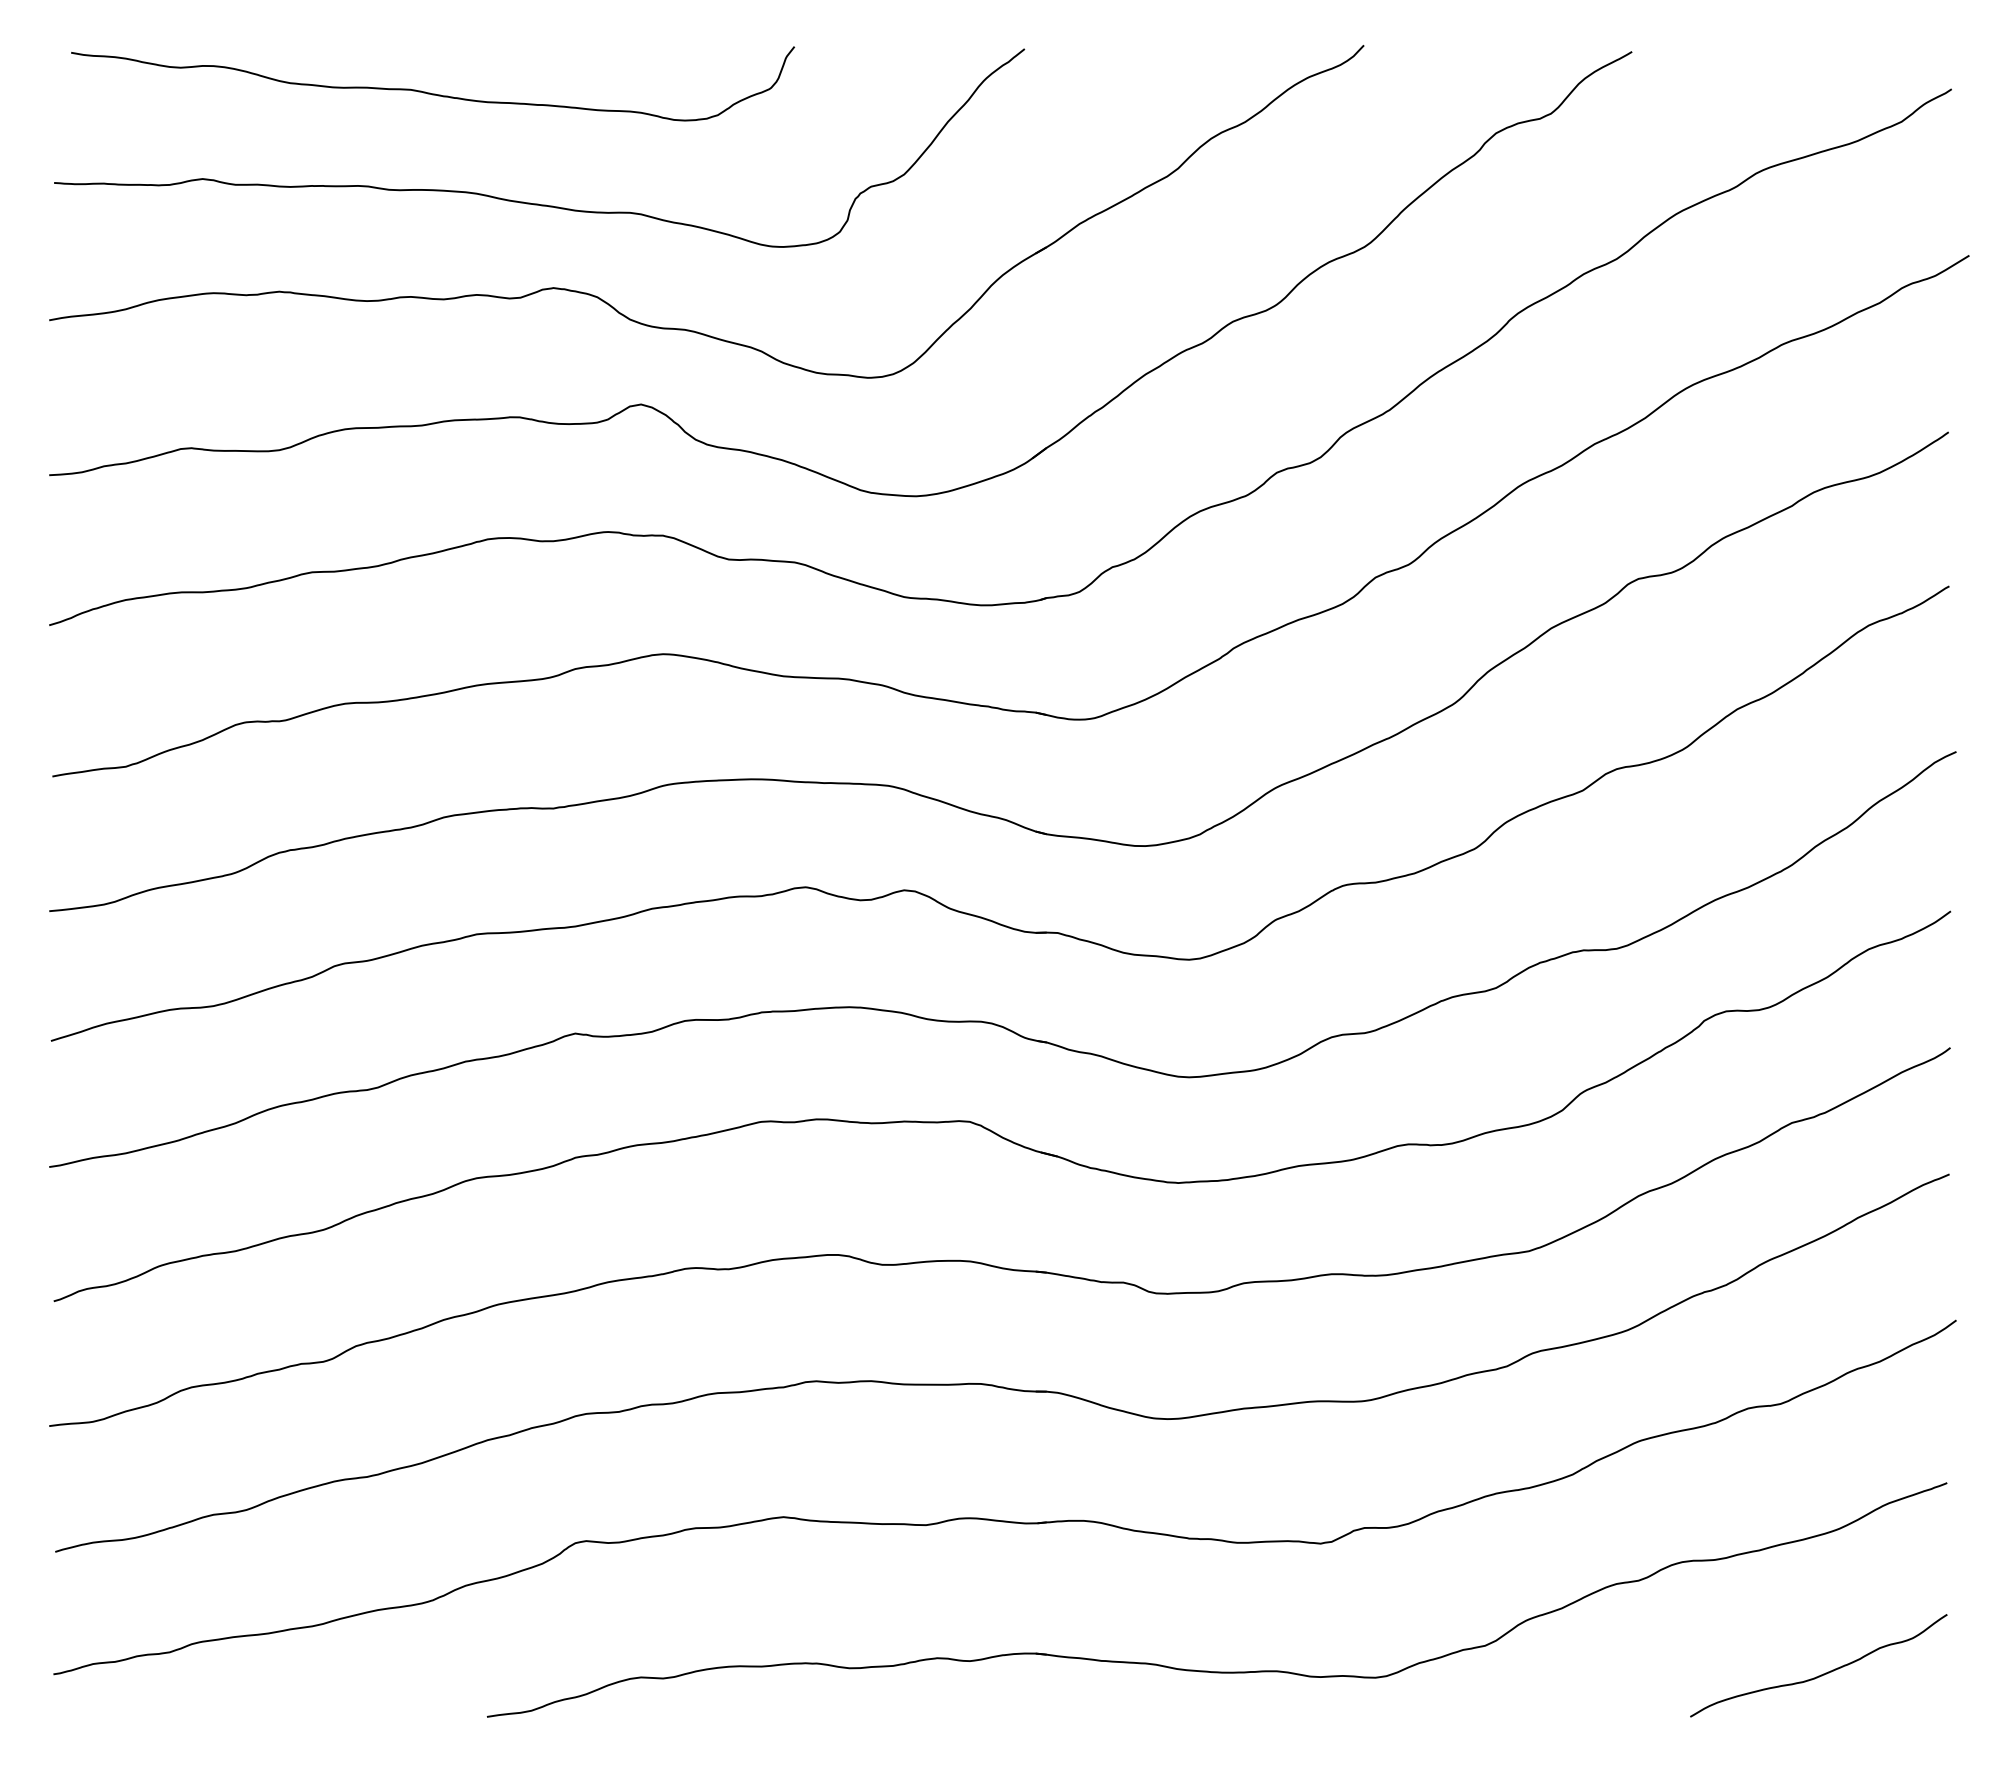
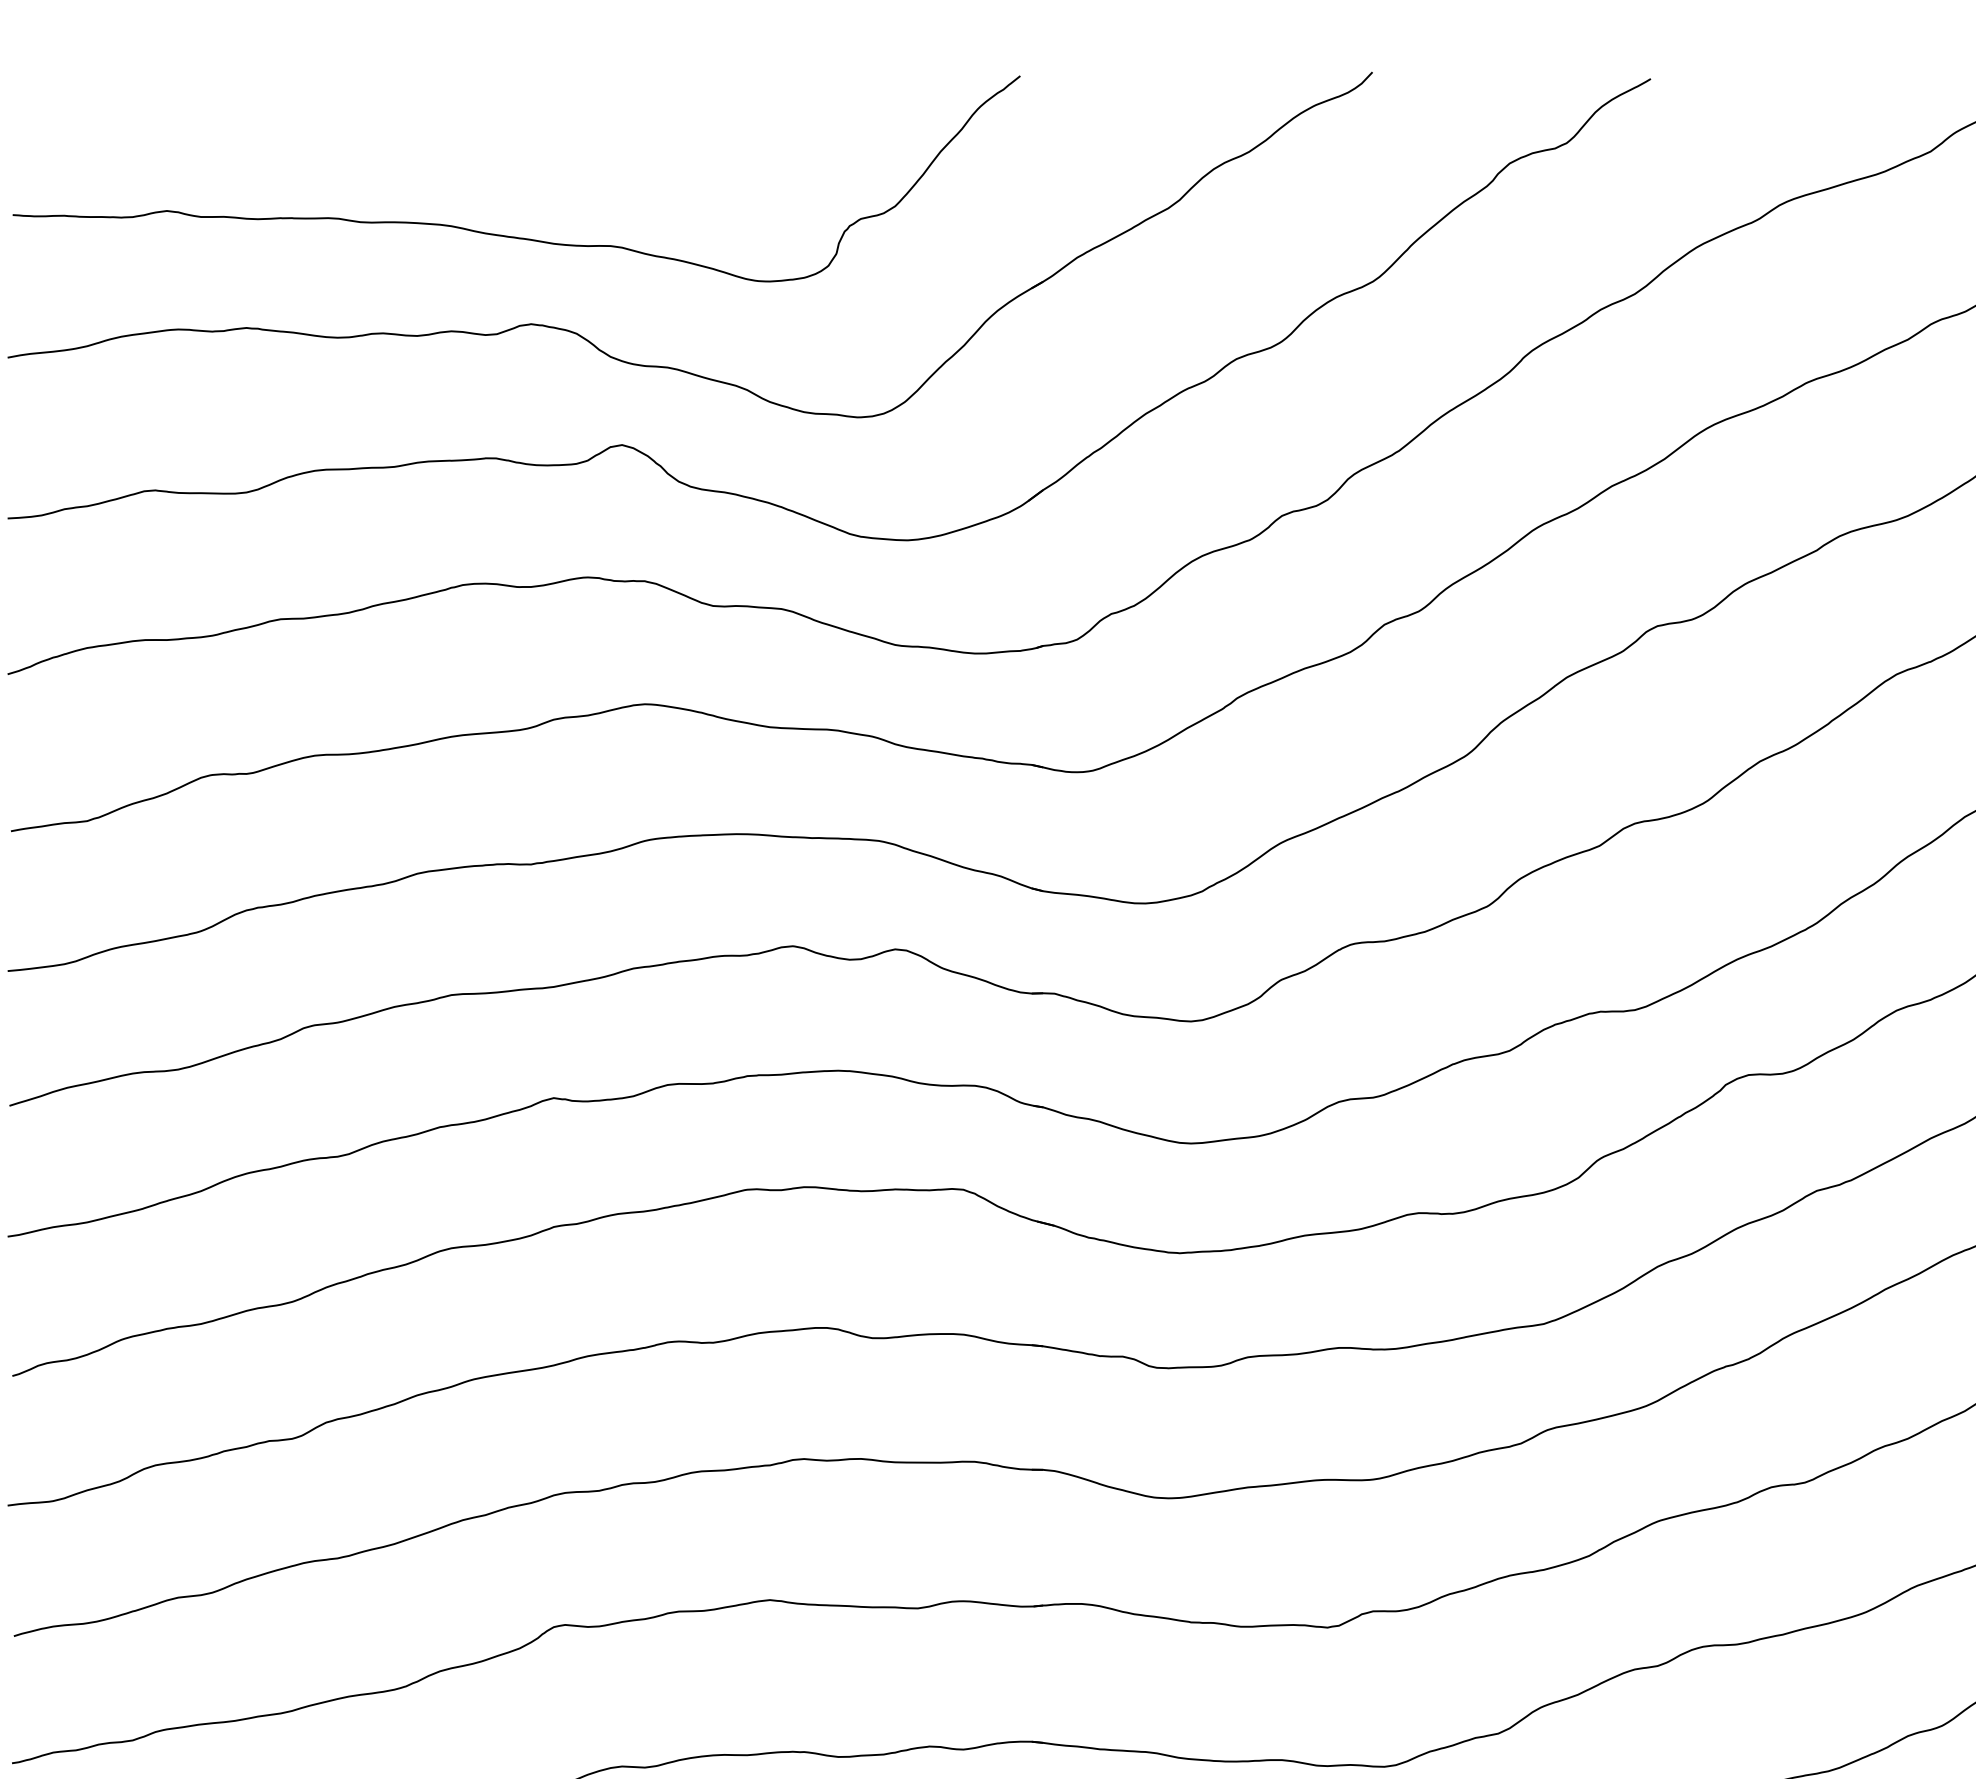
curve: (430, 92) -> (403, 121), removed

